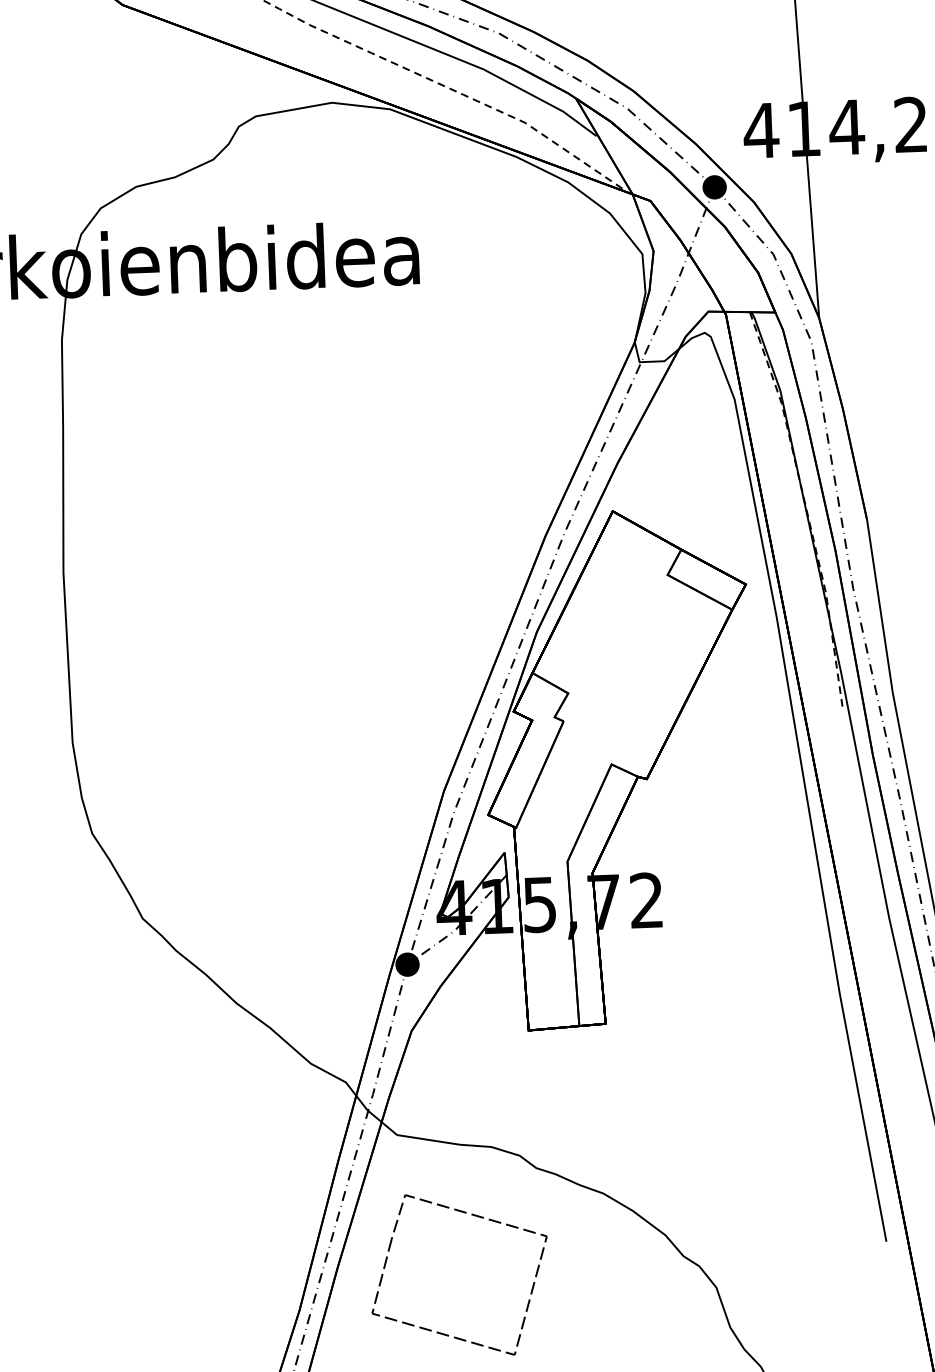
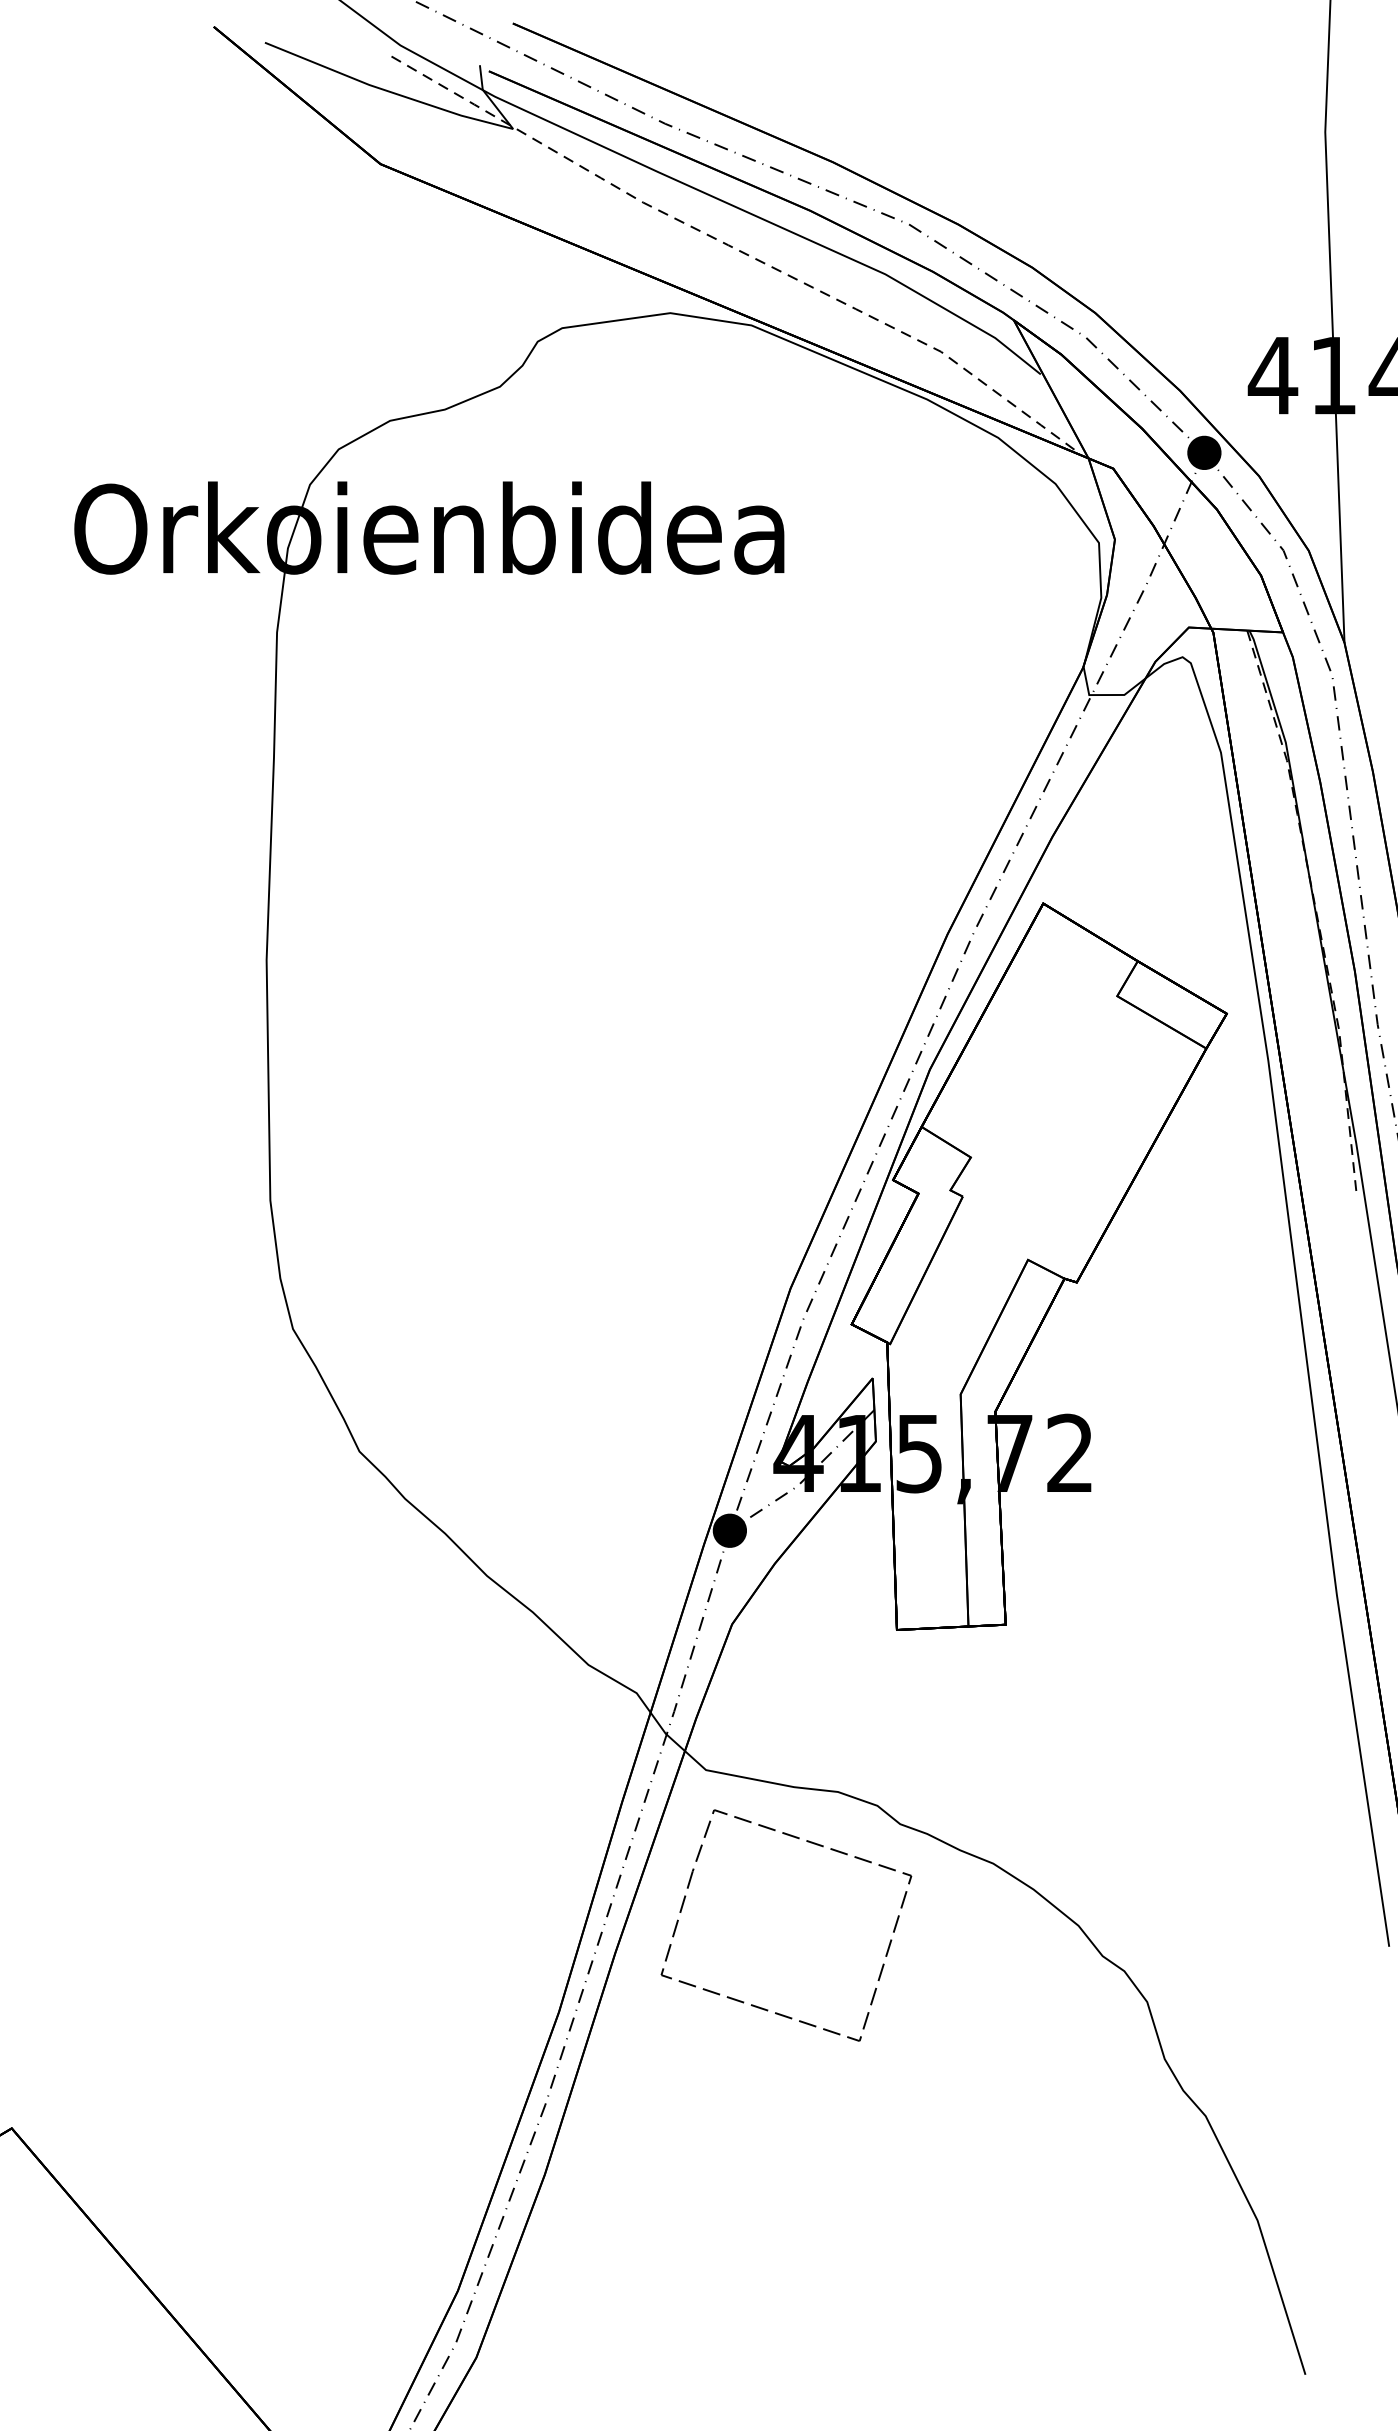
part: (476, 1216) -> (813, 1844), moved

